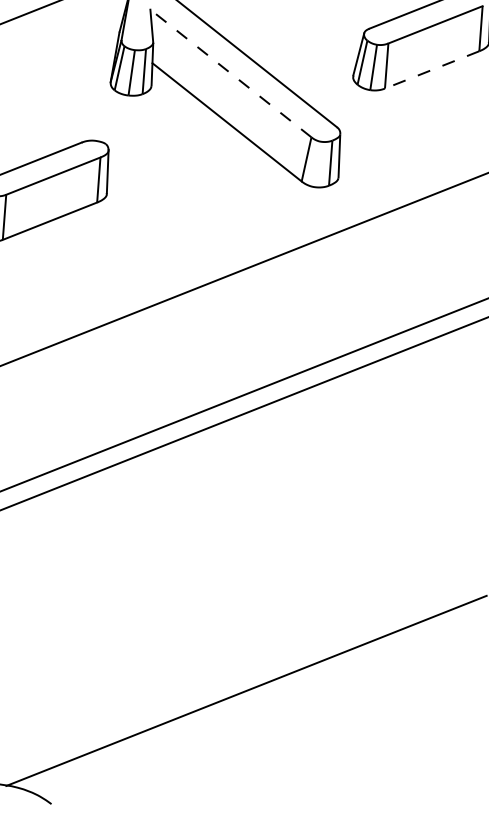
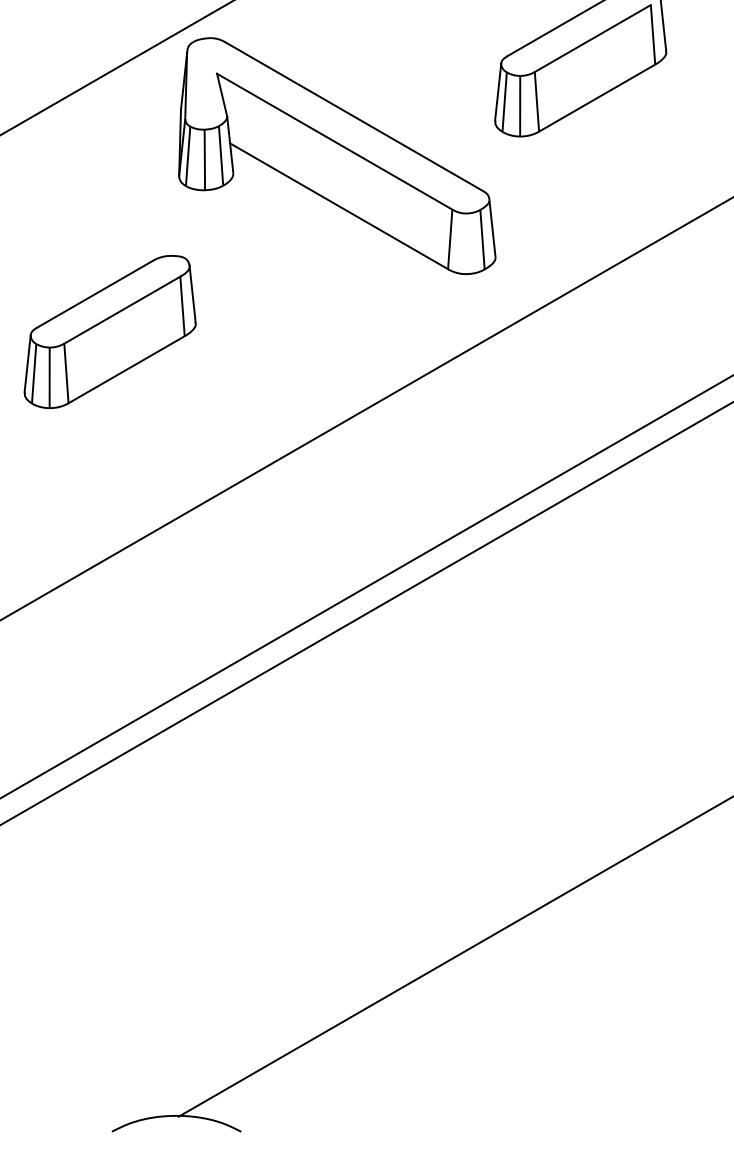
line: (431, 70) -> (596, 98), dashed -> solid
line: (230, 73) -> (334, 141), dashed -> solid

